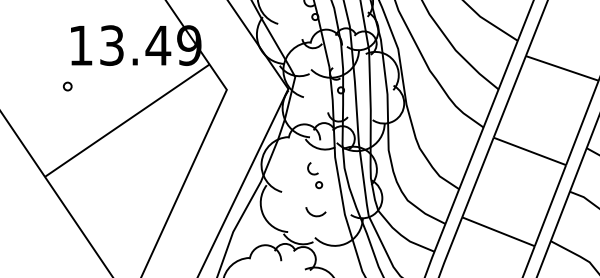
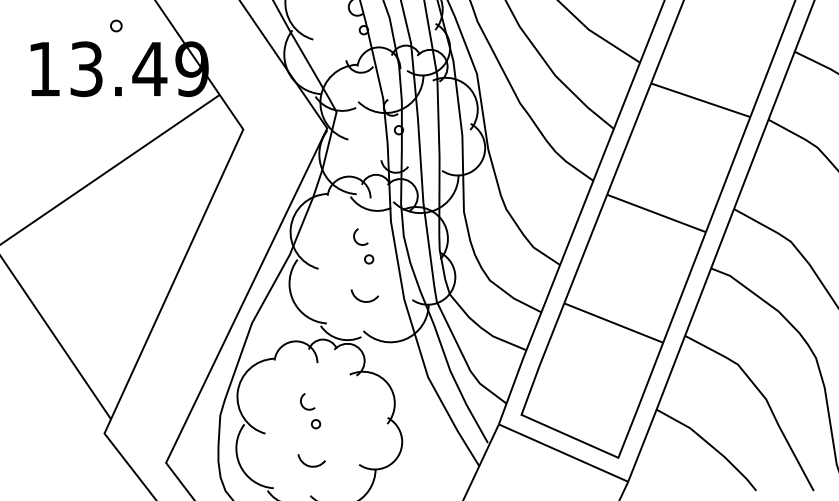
part: (67, 86) -> (116, 25), moved

